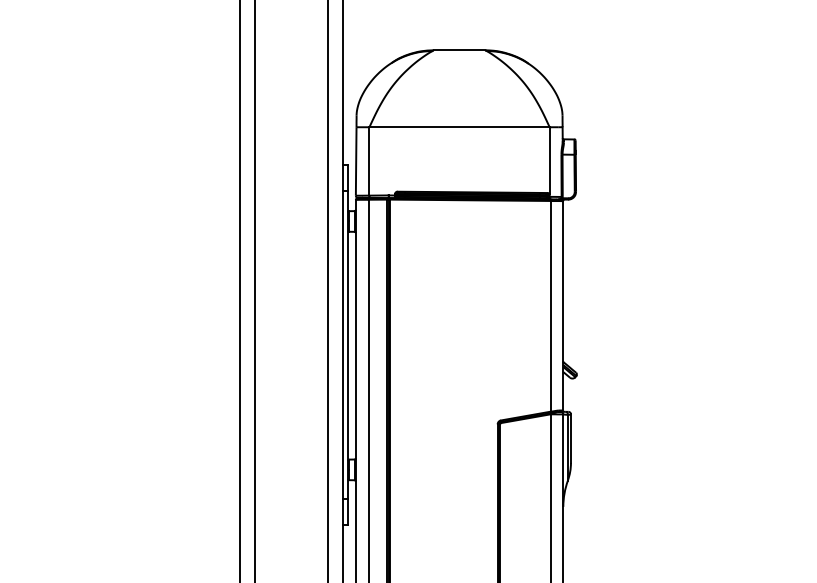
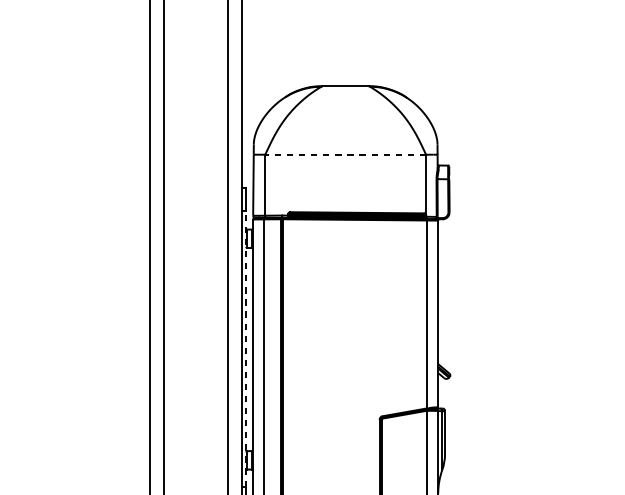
line: (459, 127) -> (345, 154), solid -> dashed
line: (348, 344) -> (246, 348), solid -> dashed

